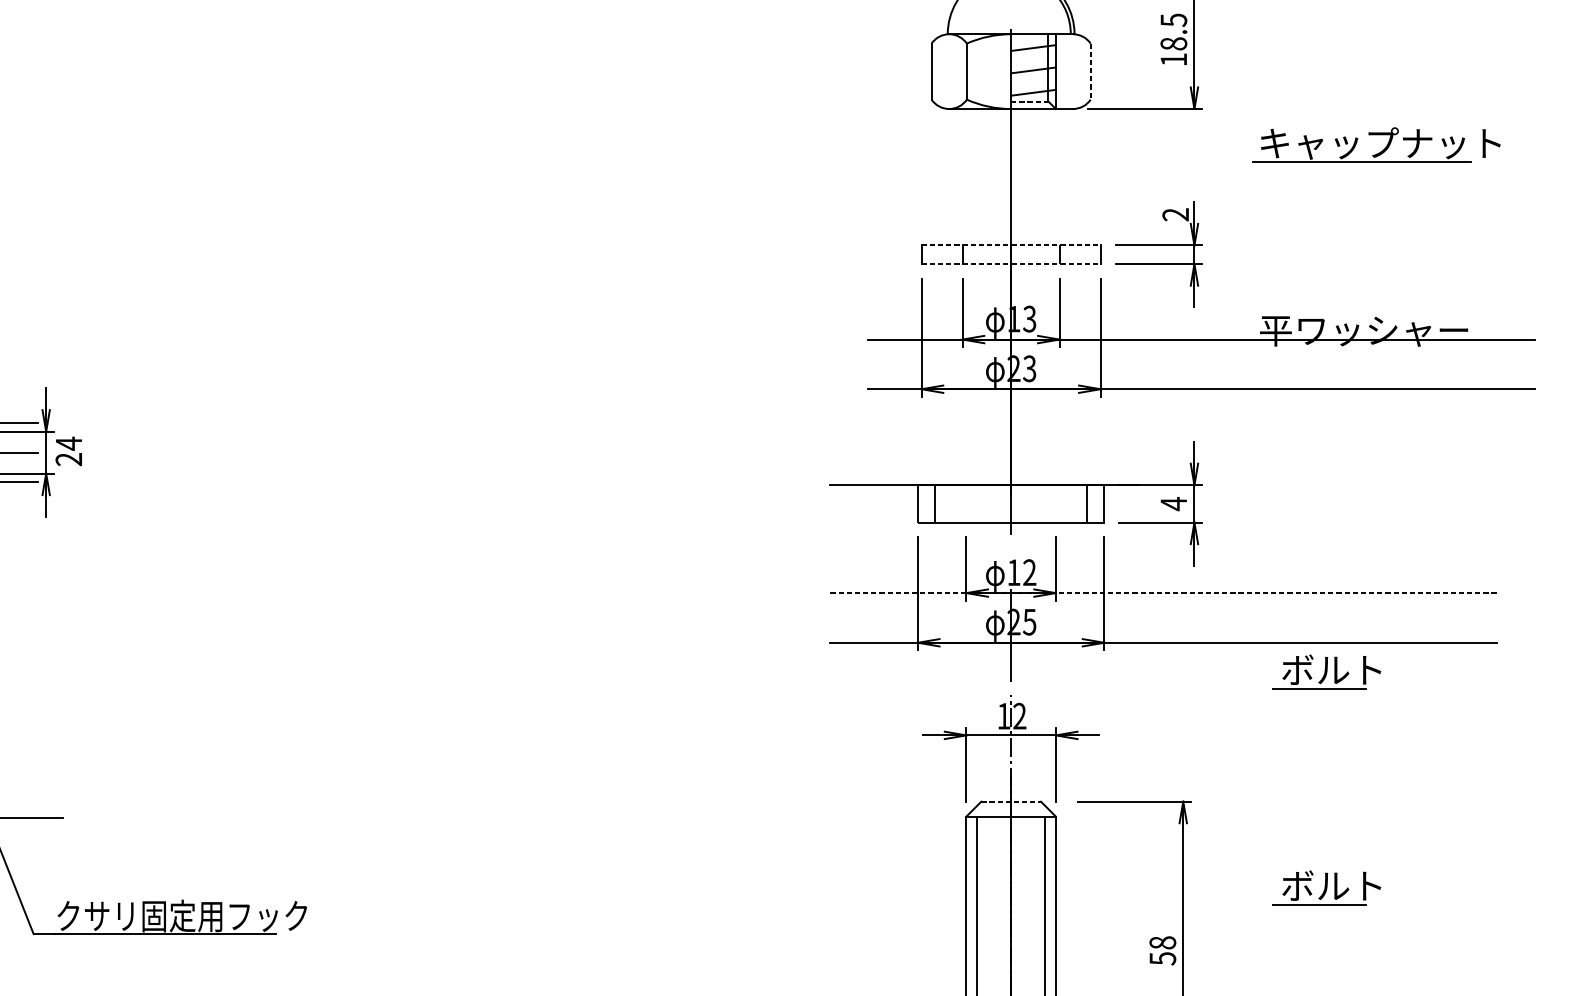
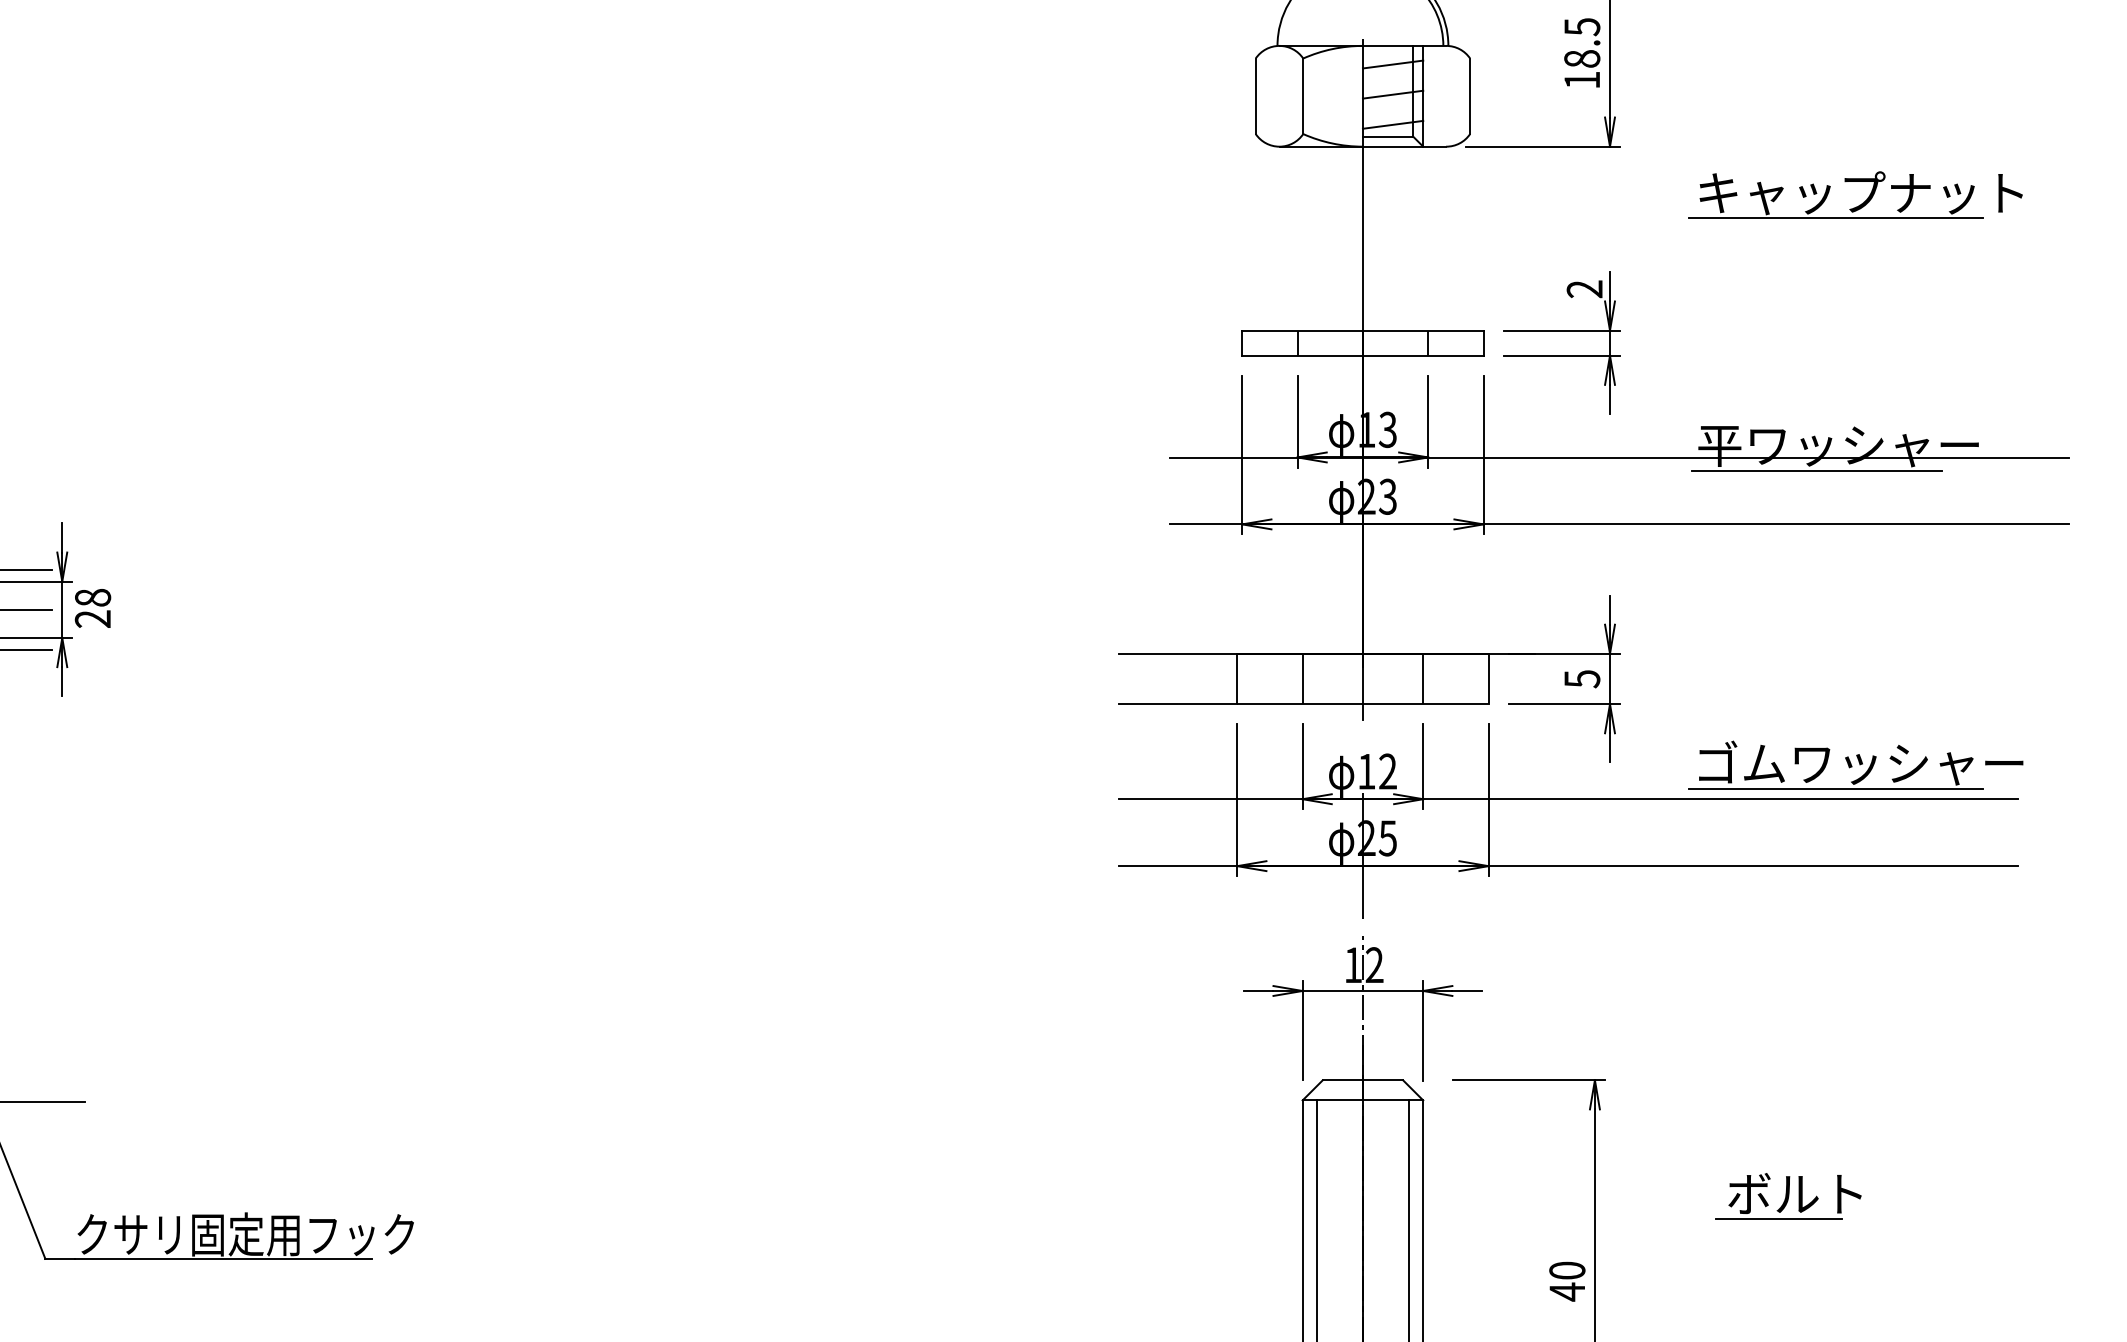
line: (1090, 71) -> (1470, 96), dashed -> solid
line: (1030, 101) -> (1388, 136), dashed -> solid
line: (1010, 245) -> (1362, 330), dashed -> solid
line: (1010, 263) -> (1362, 355), dashed -> solid
line: (1347, 349) -> (1816, 470), added
text: (69, 443) -> (93, 597), 24 -> 28
line: (934, 503) -> (1302, 678), moved
line: (1087, 503) -> (1423, 678), moved
text: (1174, 503) -> (1582, 678), 4 -> 5
line: (873, 522) -> (1177, 704), added
part: (1376, 567) -> (1855, 764), added
line: (1164, 593) -> (1569, 799), dashed -> solid
part: (1326, 671) -> (1788, 905), removed
line: (1011, 801) -> (1363, 1080), dashed -> solid
text: (1162, 950) -> (1567, 1281), 58 -> 40

